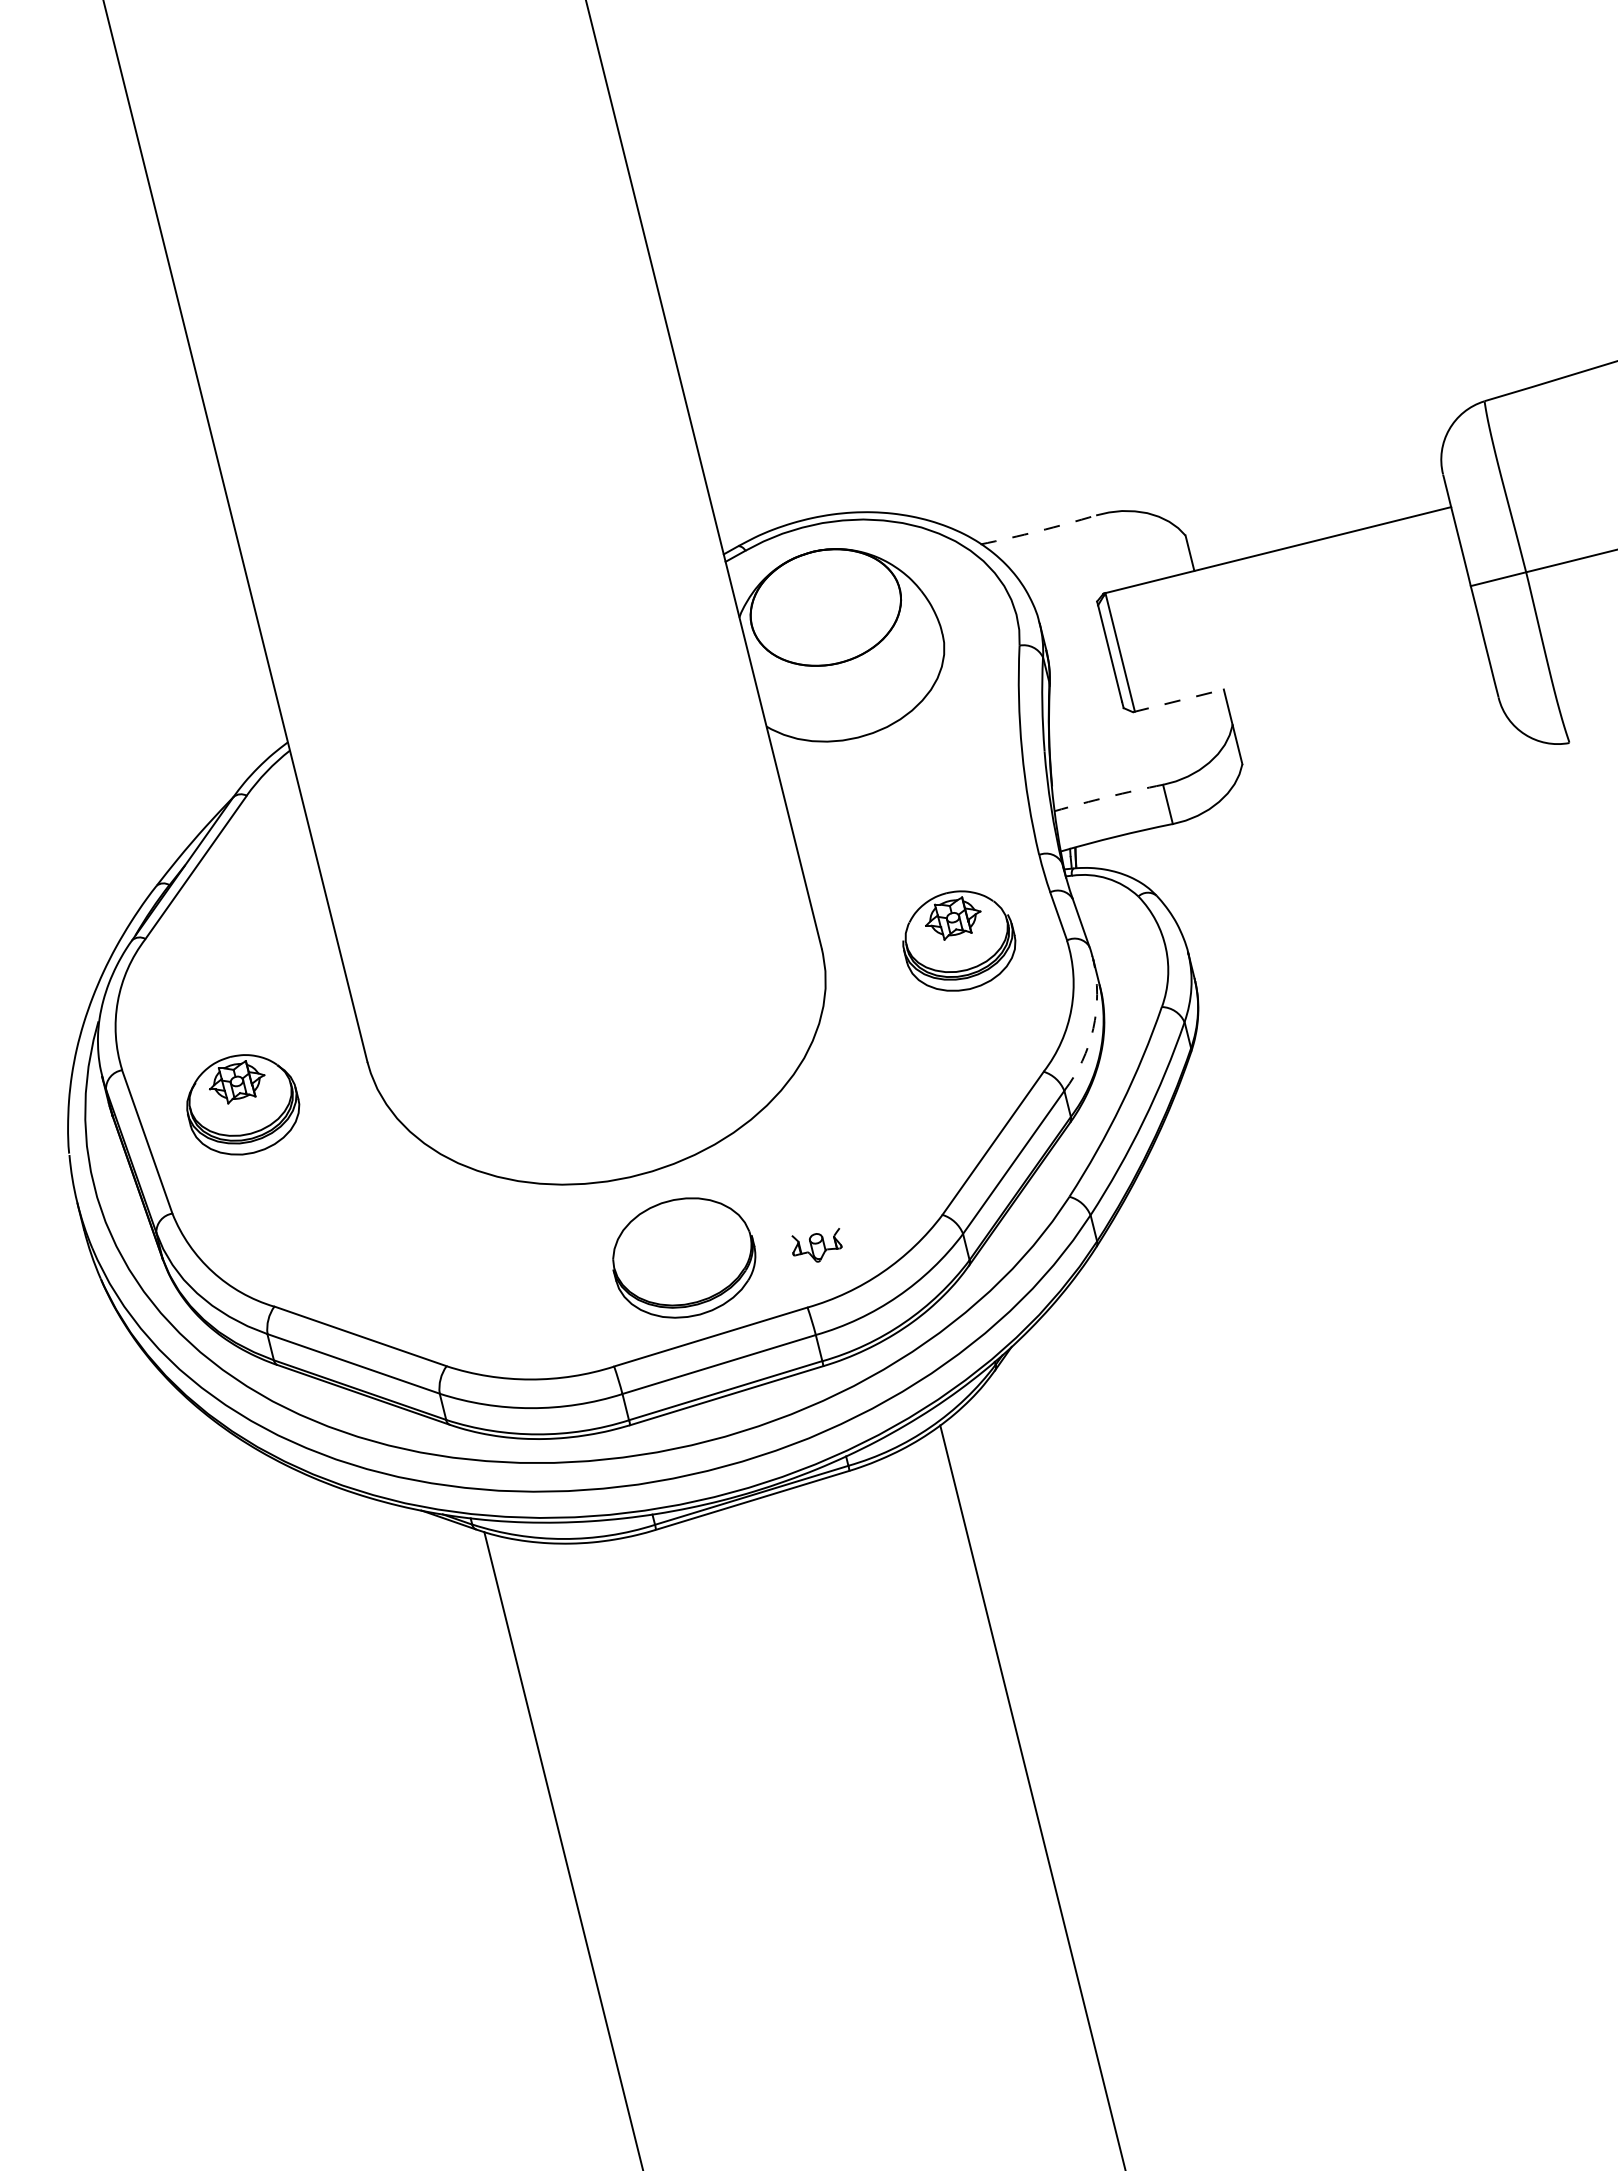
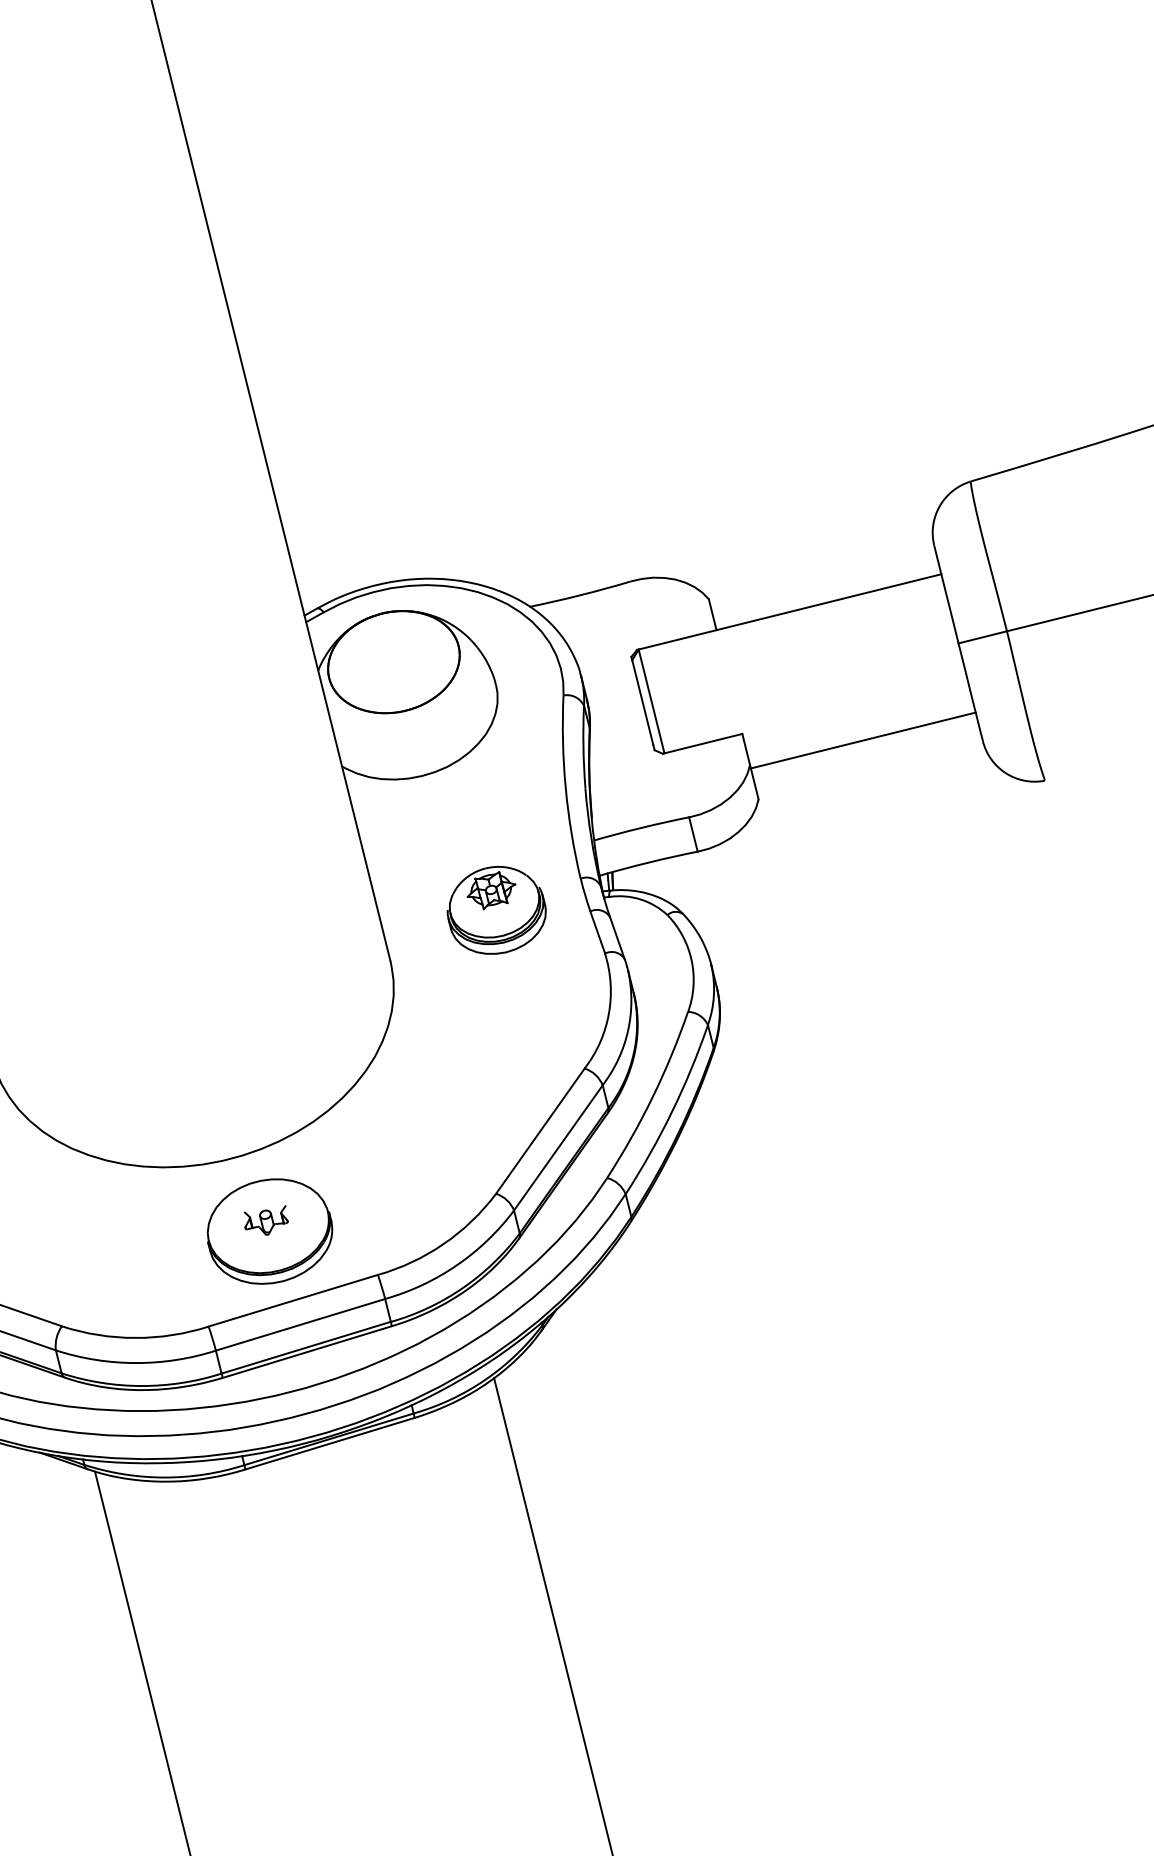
arc: (1038, 531) -> (580, 595), dashed -> solid
line: (1361, 696) -> (862, 740), added
line: (1178, 700) -> (702, 743), dashed -> solid
arc: (1108, 796) -> (641, 827), dashed -> solid
part: (959, 940) -> (496, 909), moved
arc: (1093, 1028) -> (628, 1030), dashed -> solid
part: (816, 1245) -> (265, 1220), moved

